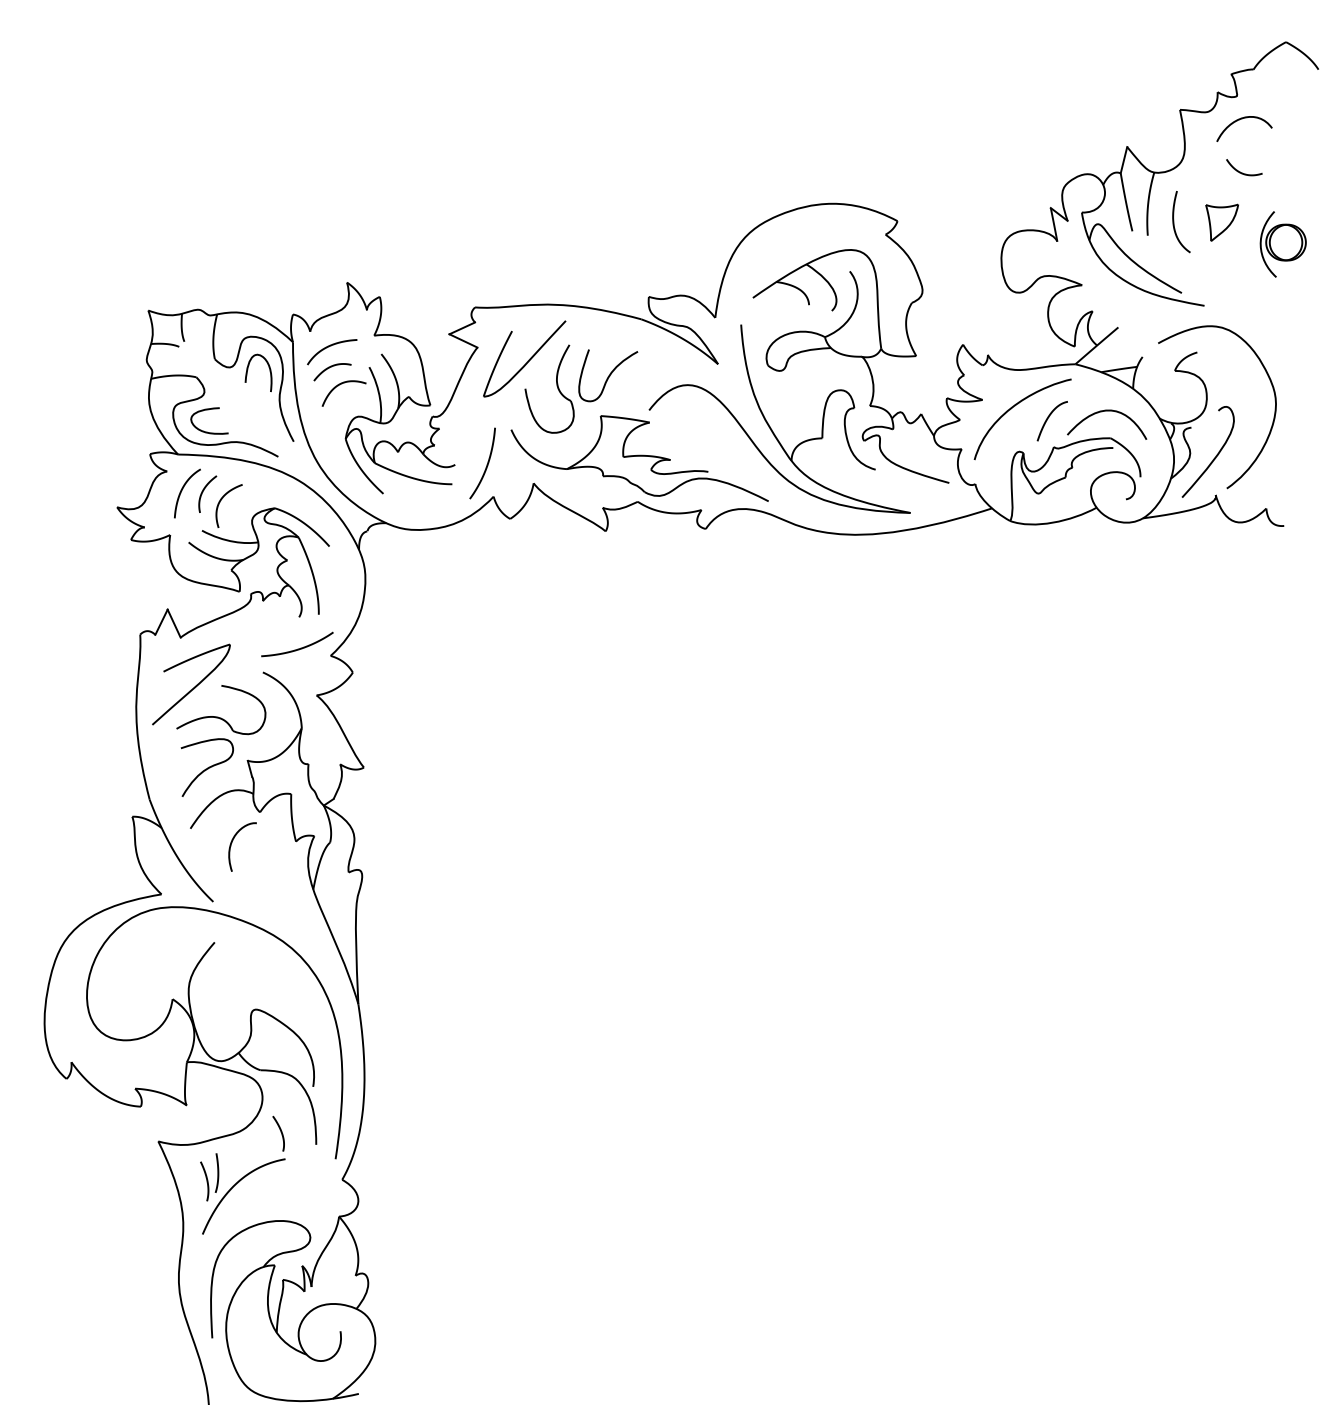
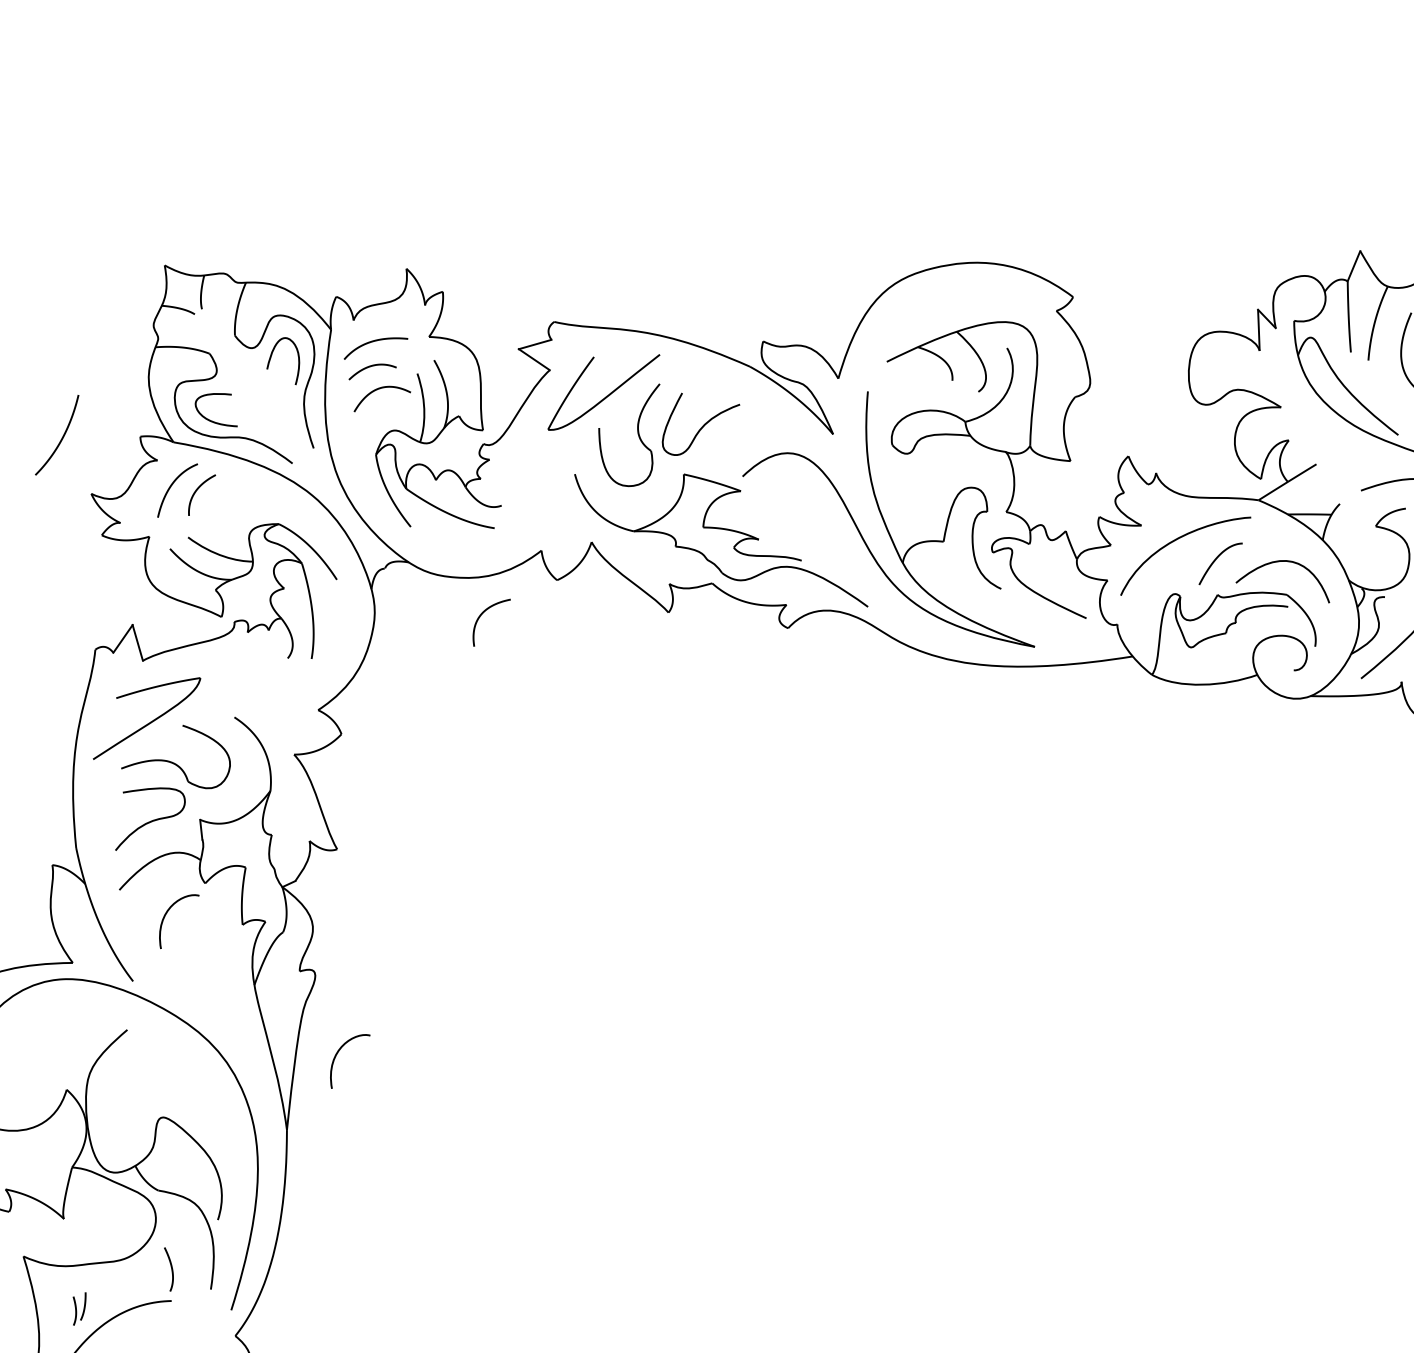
curve: (486, 464) -> (61, 437), moved
curve: (222, 499) -> (484, 613), moved
curve: (297, 648) -> (280, 695), removed
curve: (390, 936) -> (337, 1055), added
part: (209, 1177) -> (77, 1308), size x0.6

